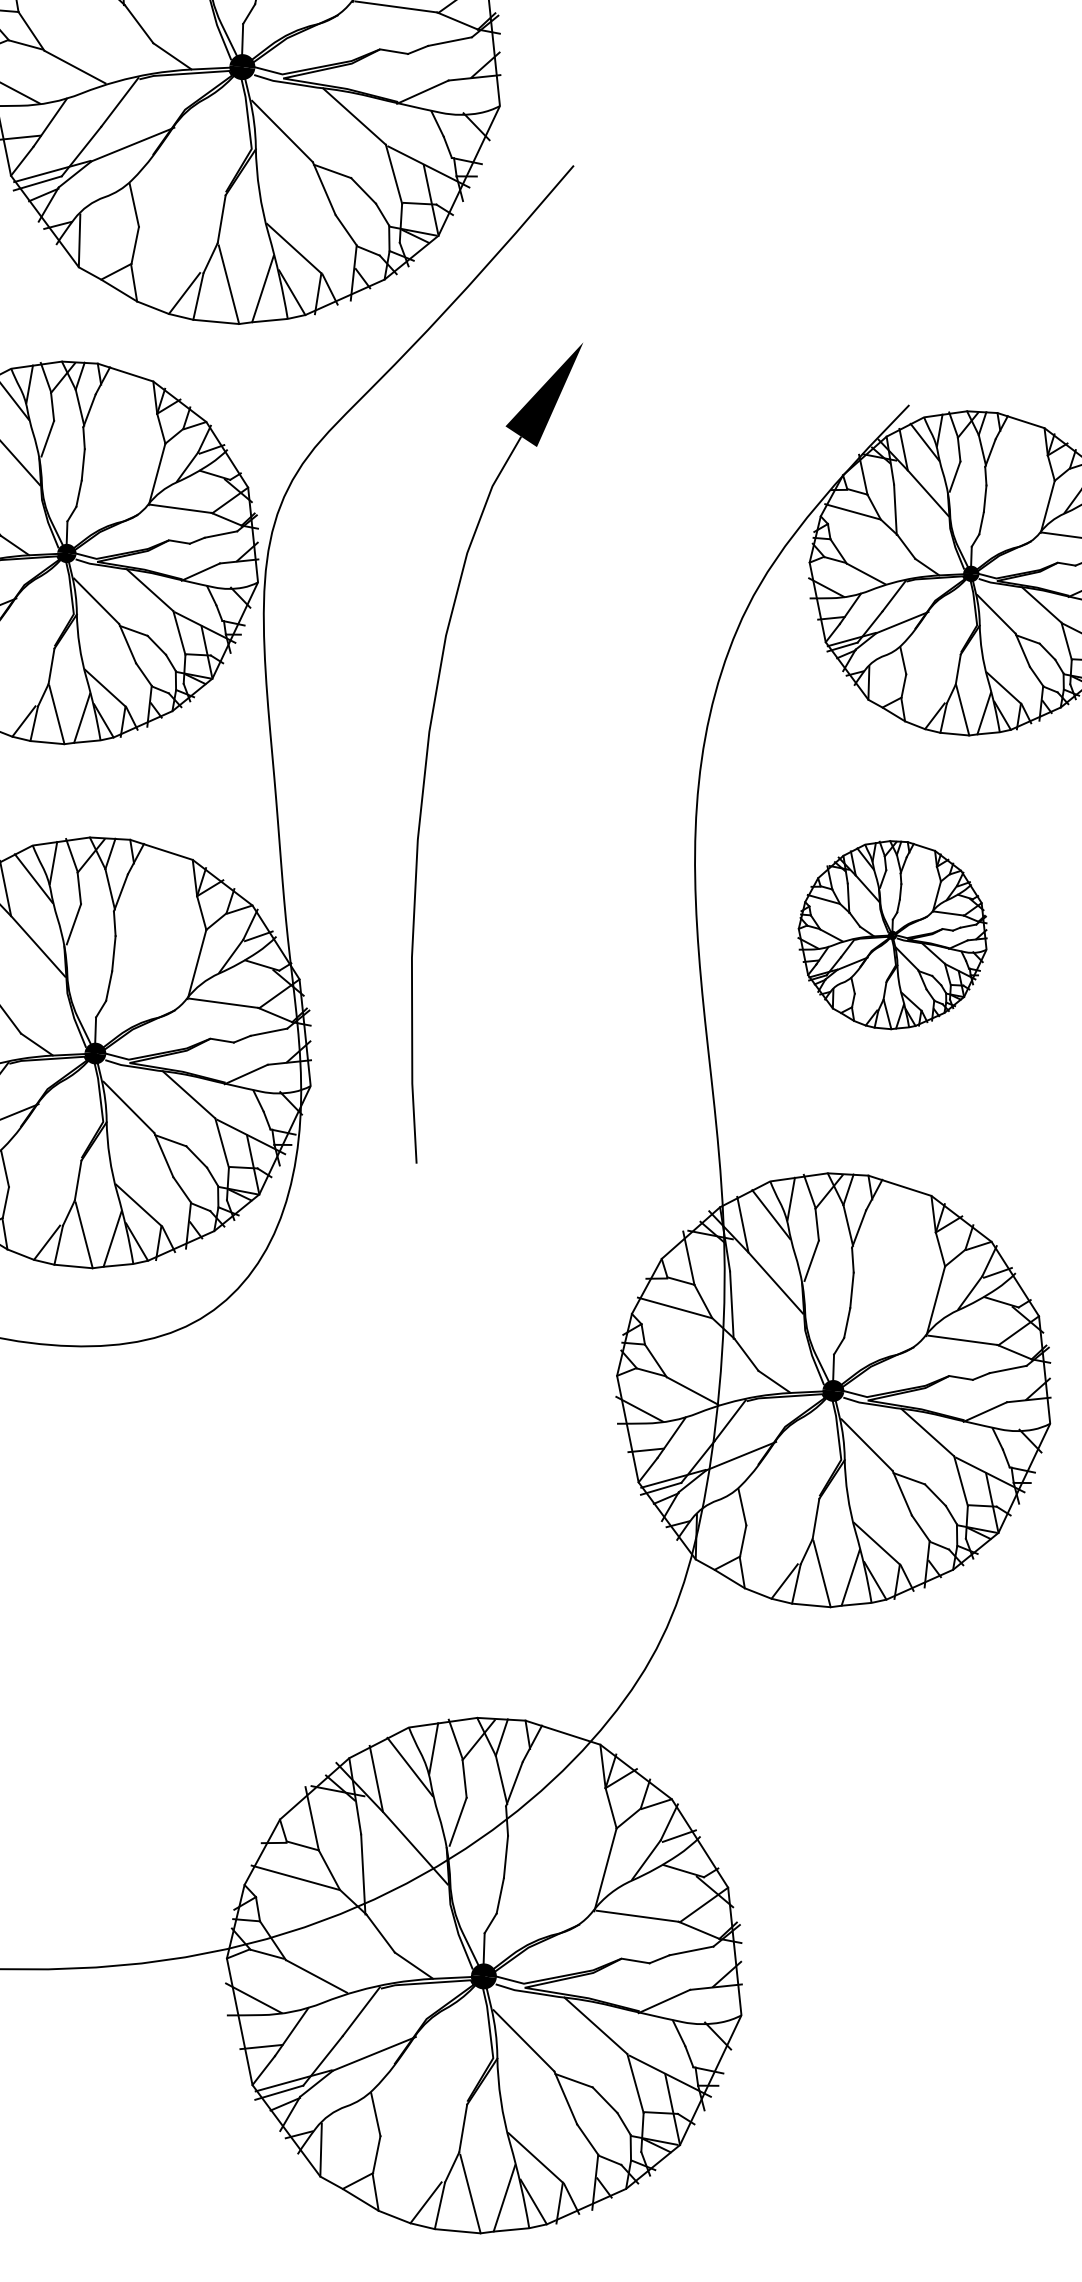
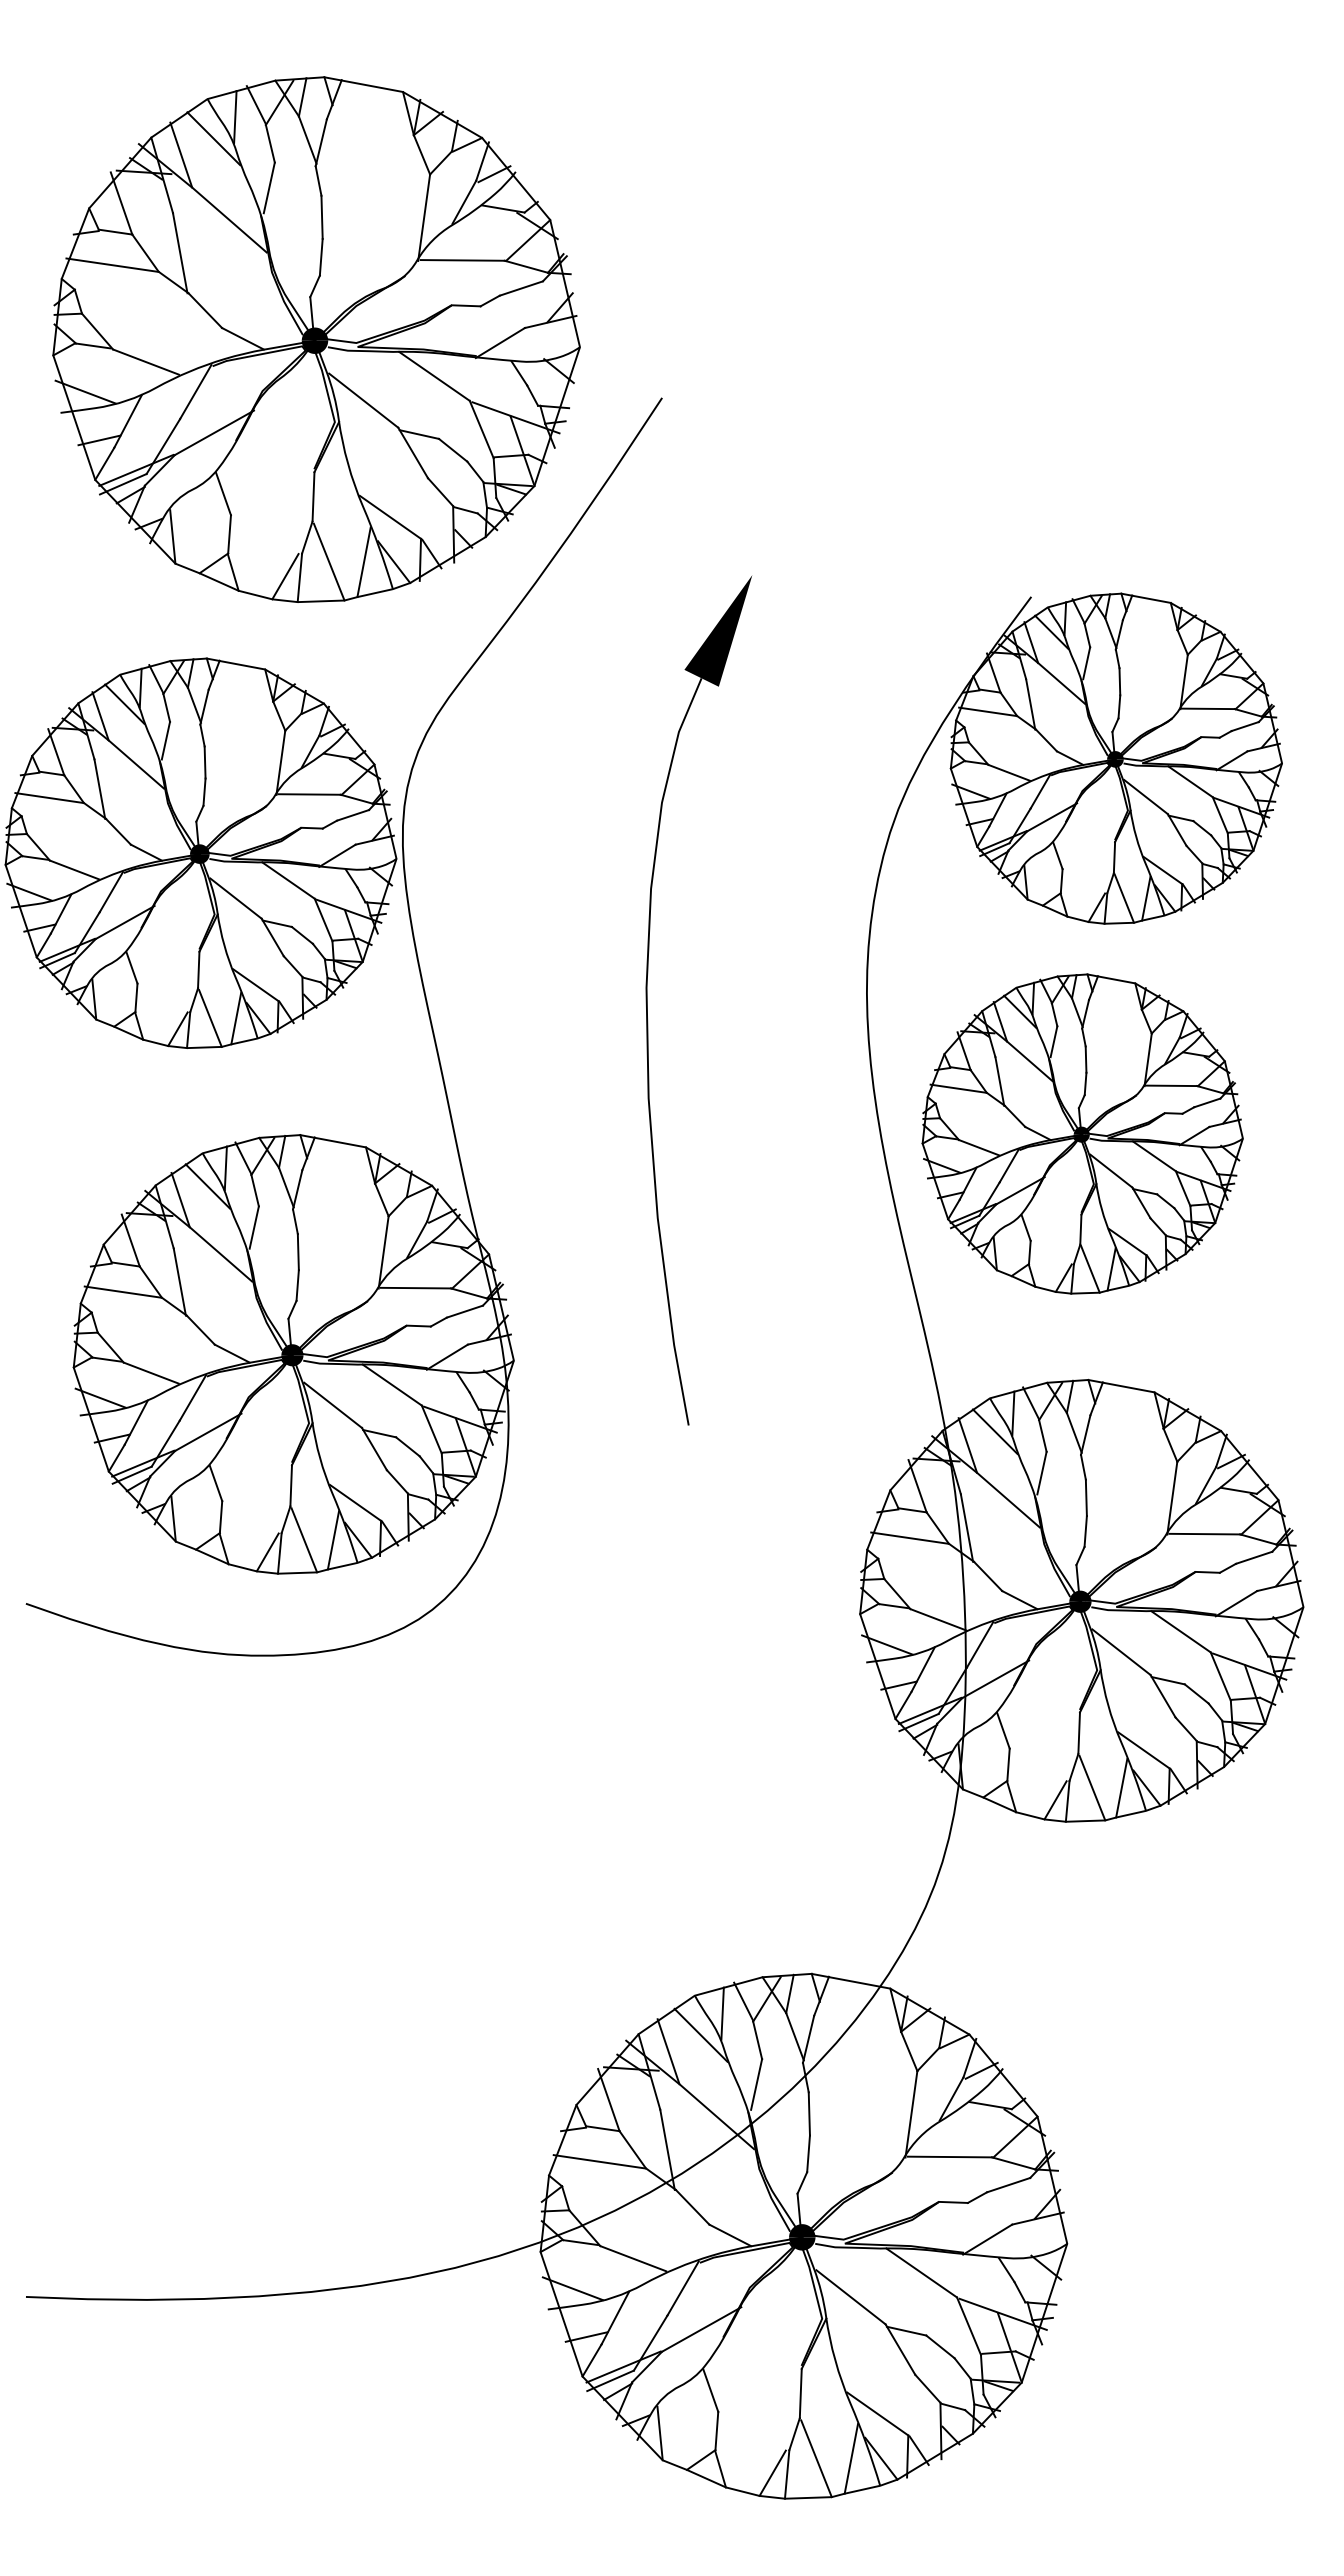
part: (428, 744) -> (647, 1000), moved
part: (893, 934) -> (1082, 1133), size x1.67

